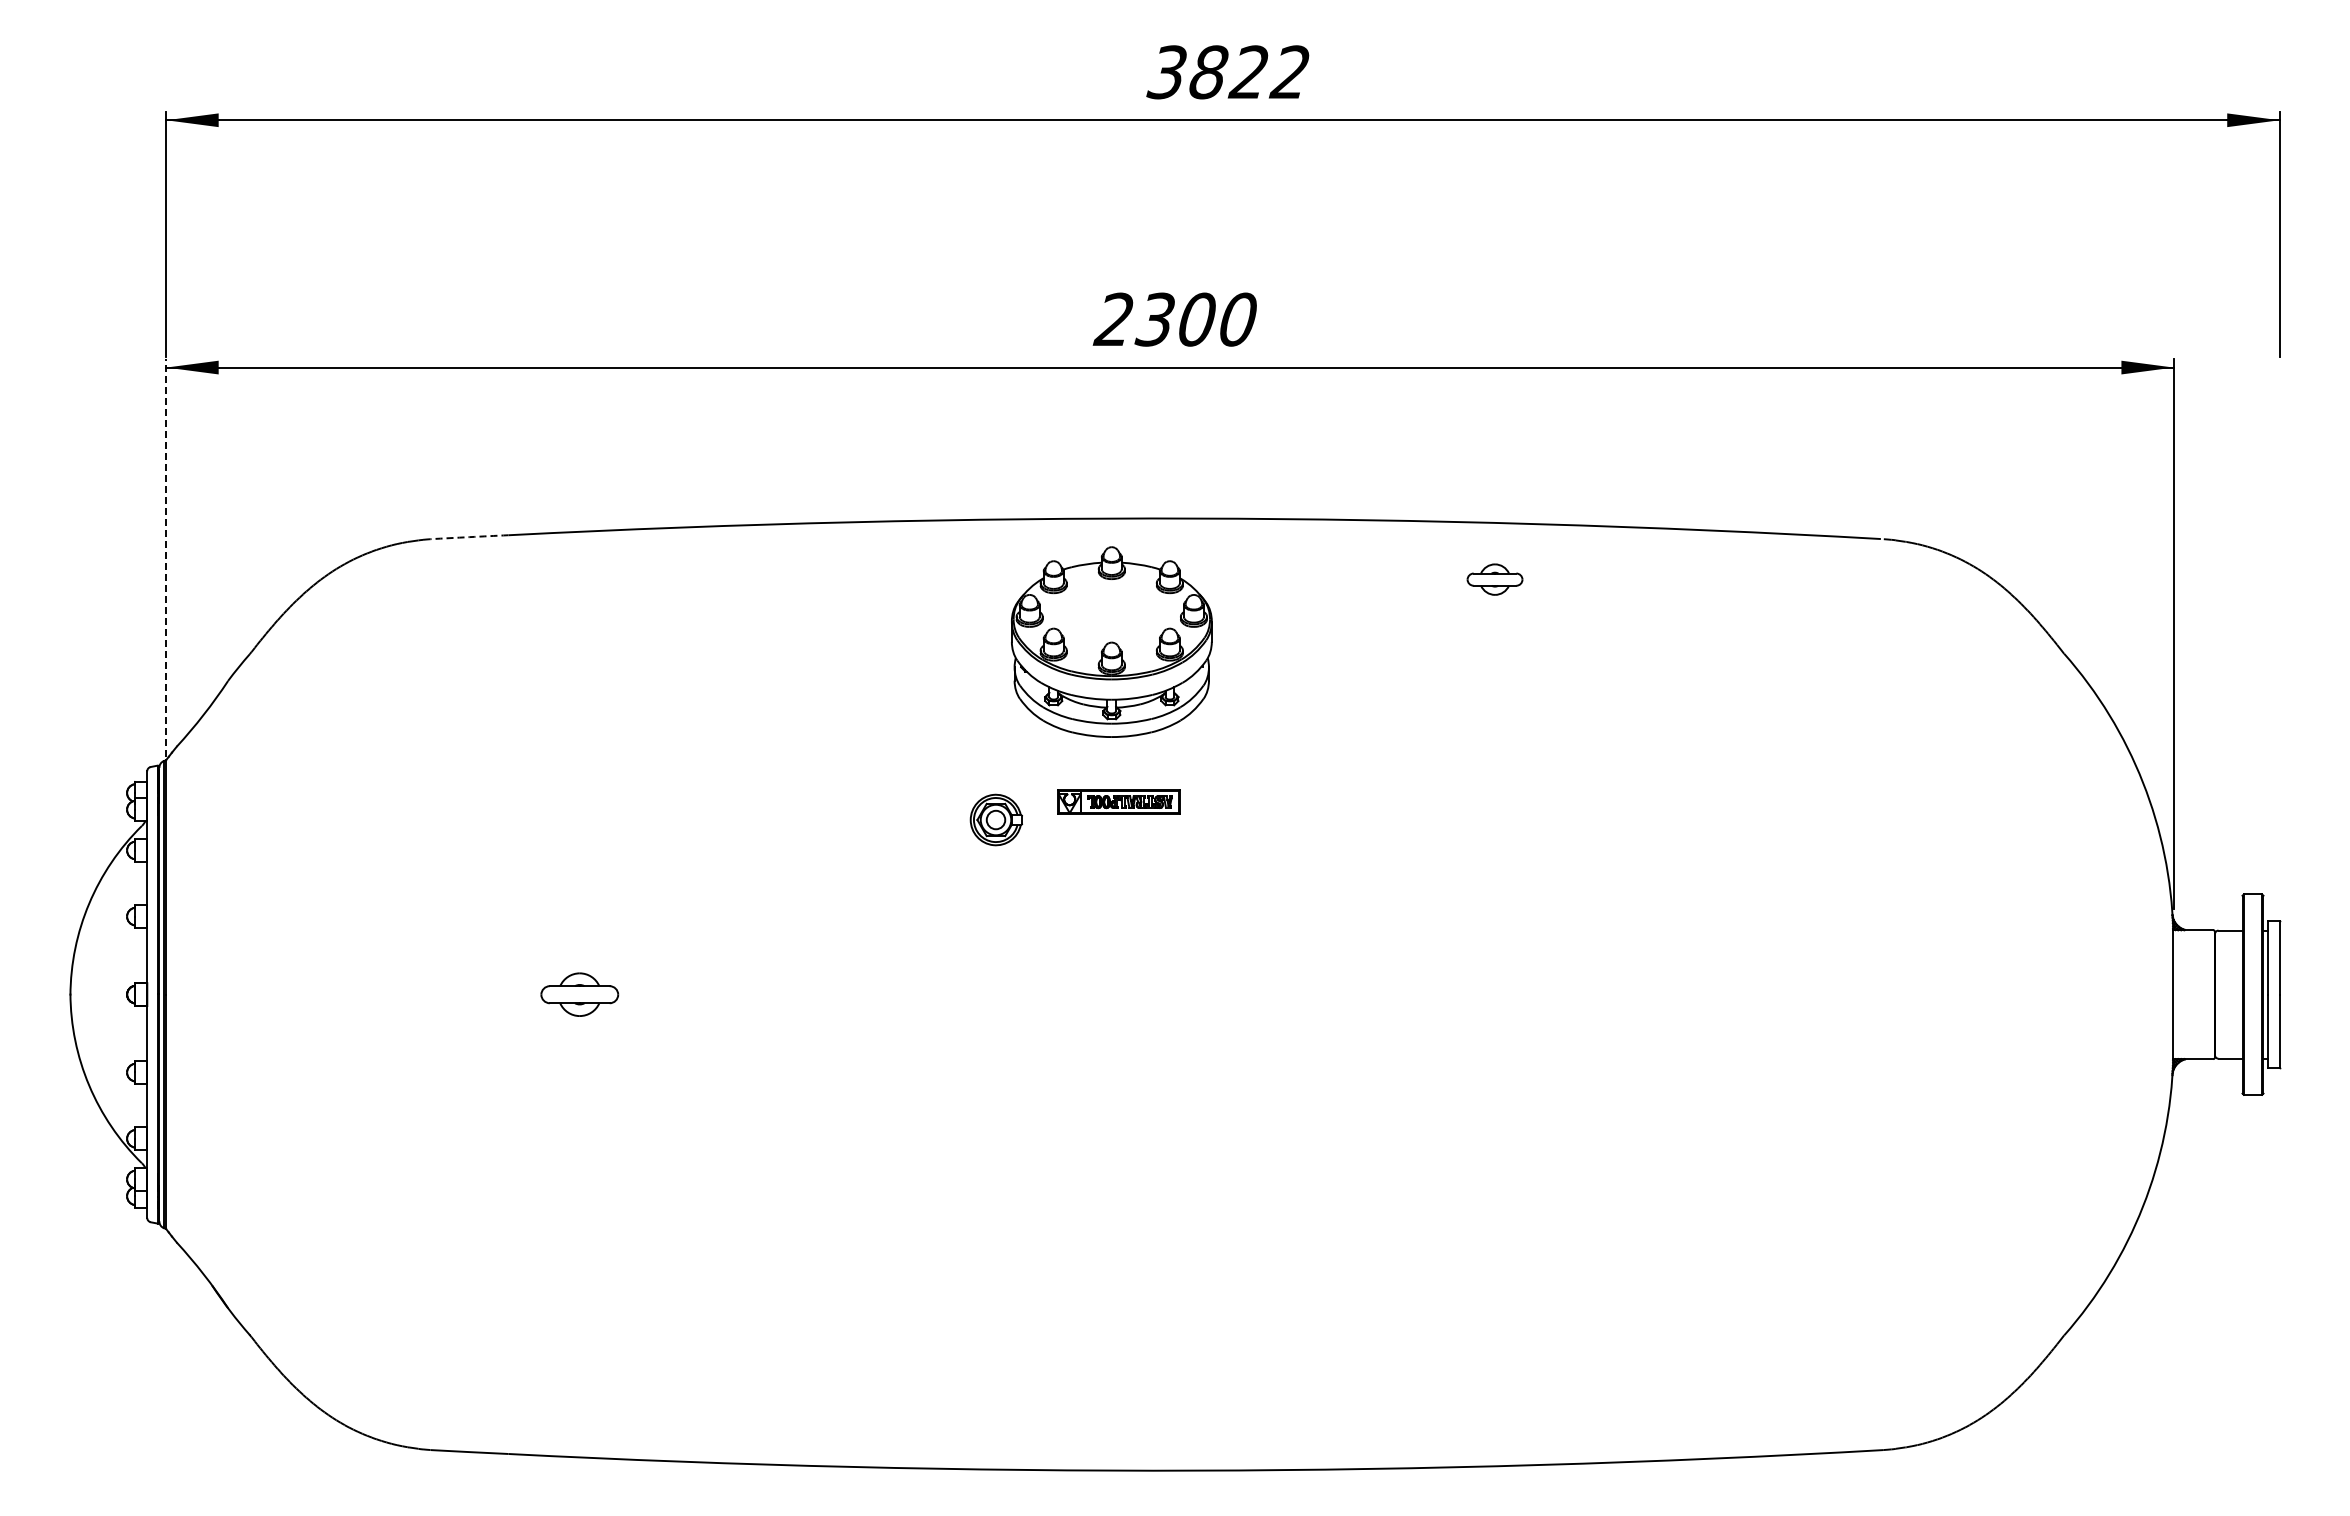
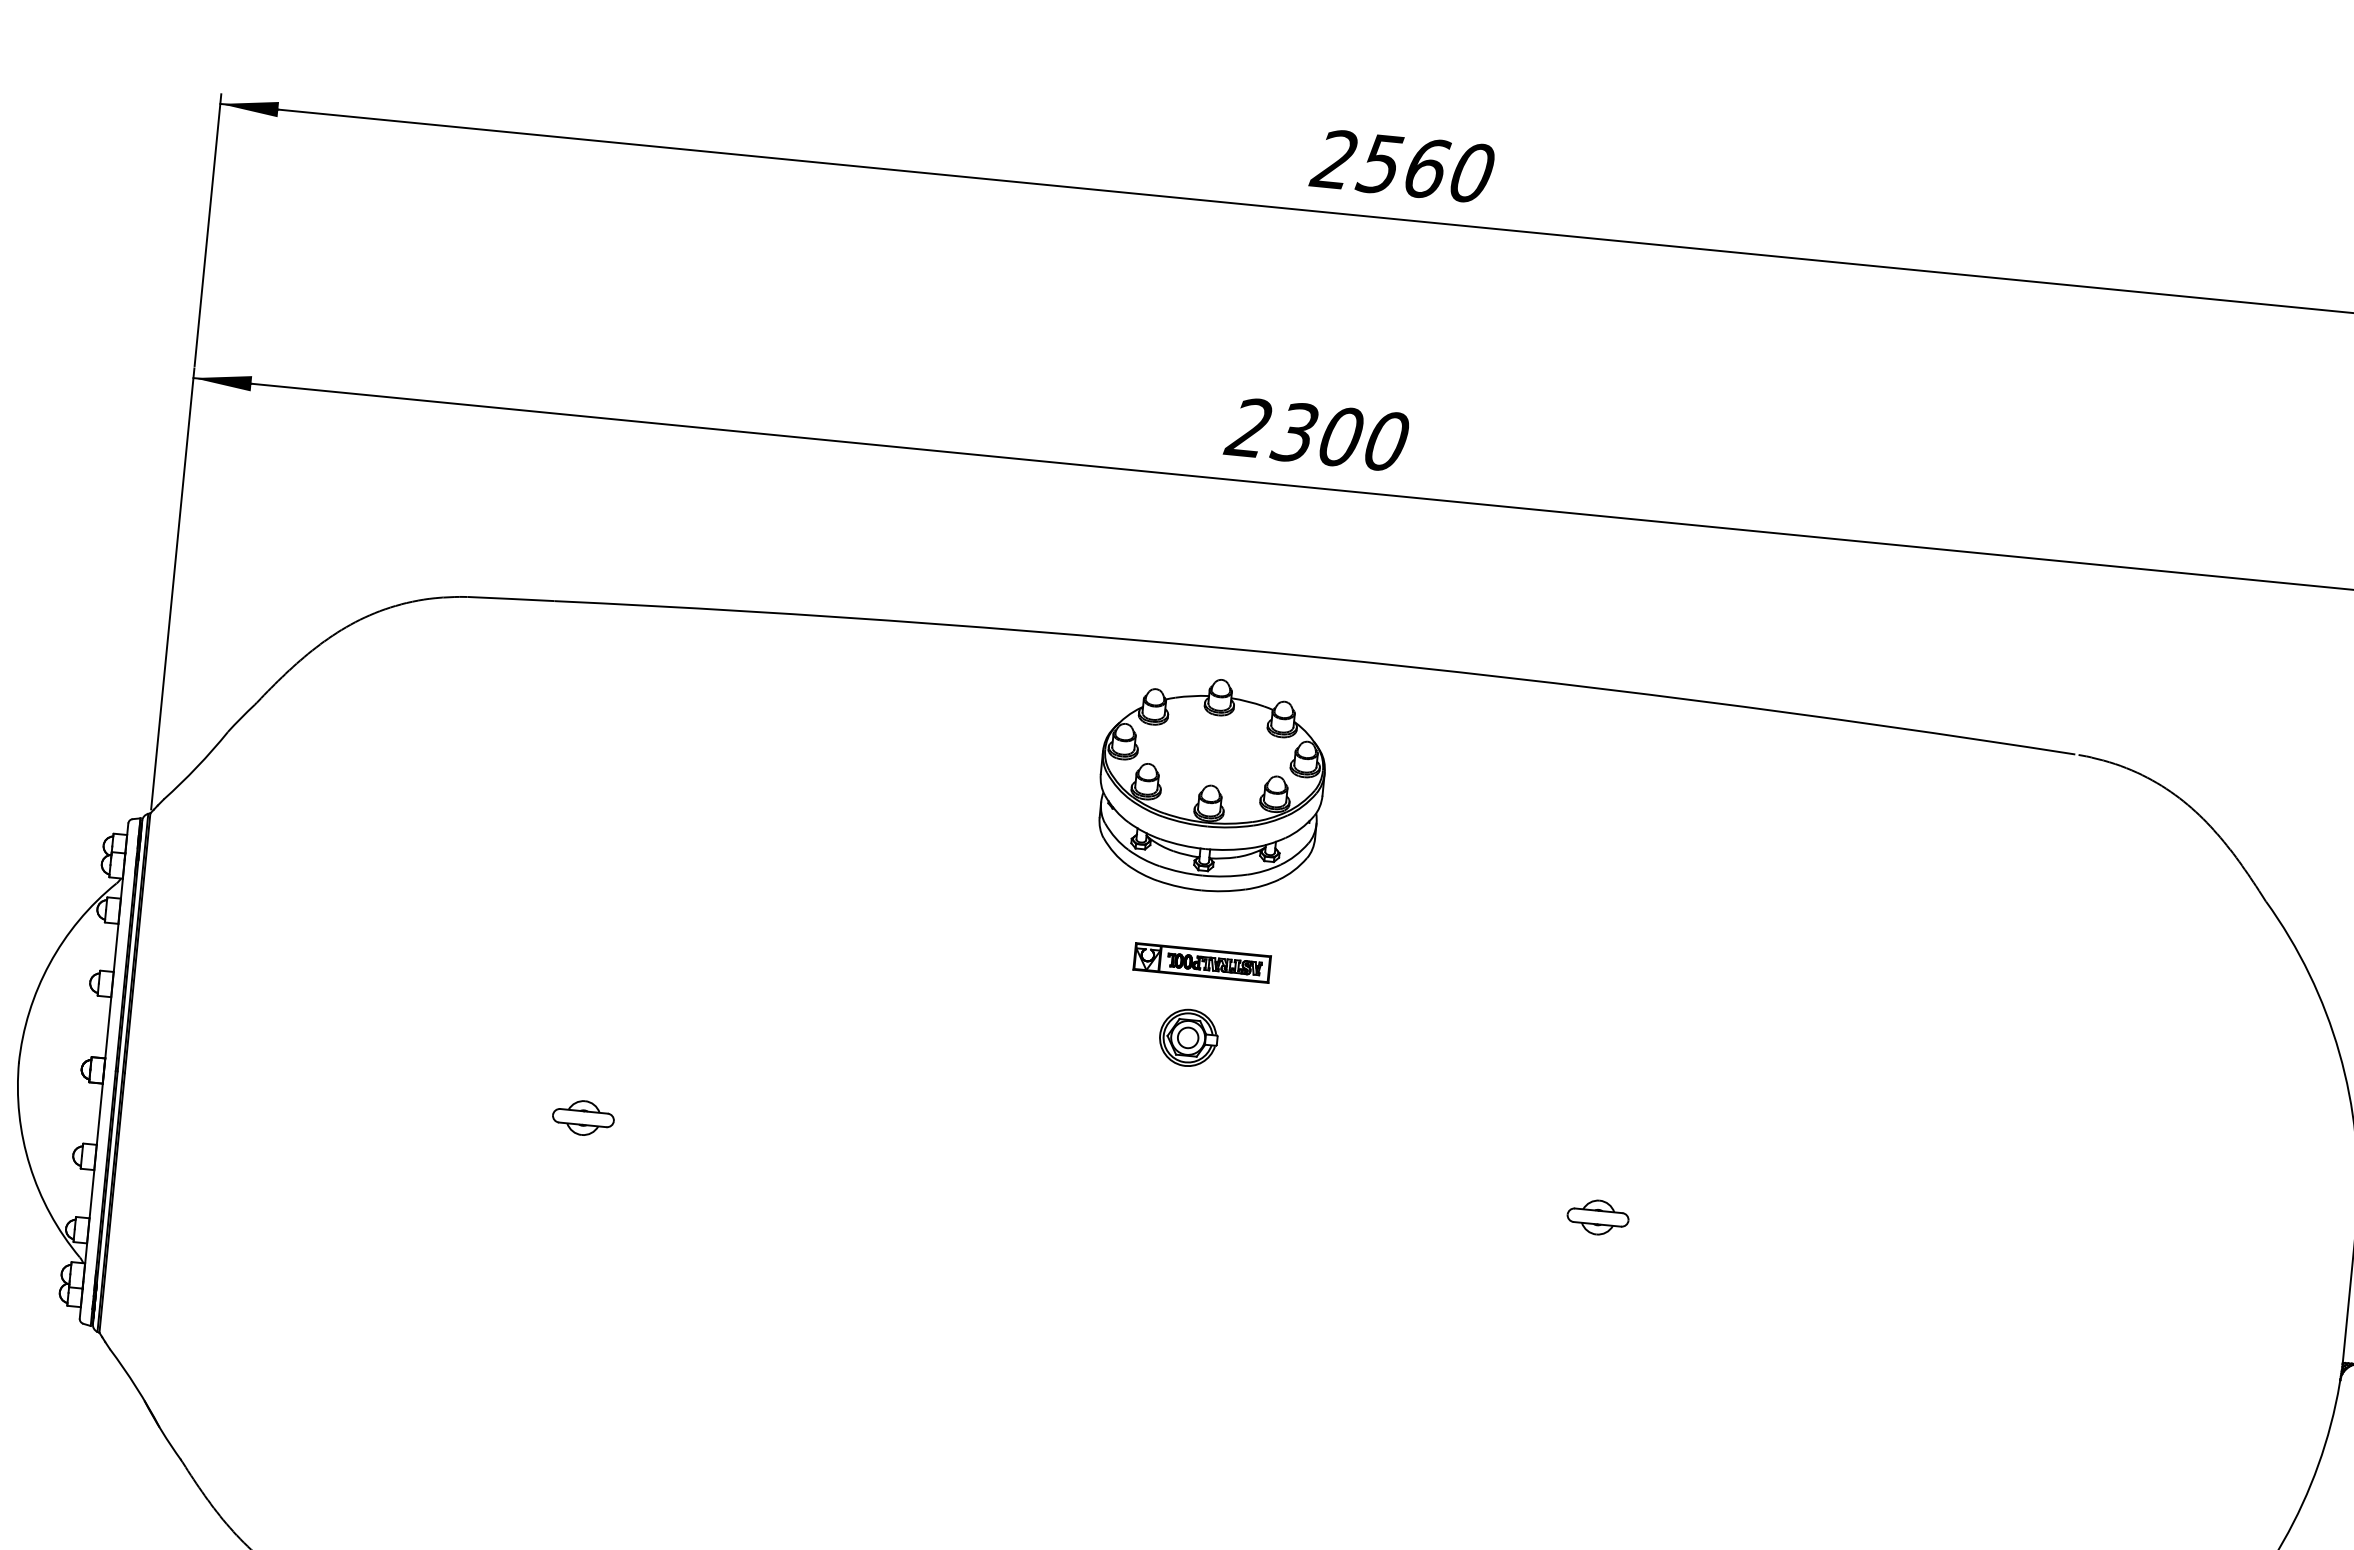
text: (1227, 72) -> (1401, 166), 3822 -> 2560
arc: (469, 537) -> (510, 599), dashed -> solid
line: (166, 557) -> (172, 588), dashed -> solid
part: (1494, 579) -> (1597, 1217), moved
part: (995, 819) -> (1187, 1037), moved
part: (579, 994) -> (583, 1117), size x0.71

